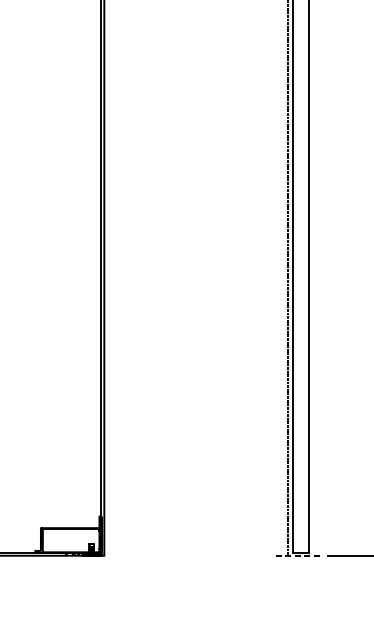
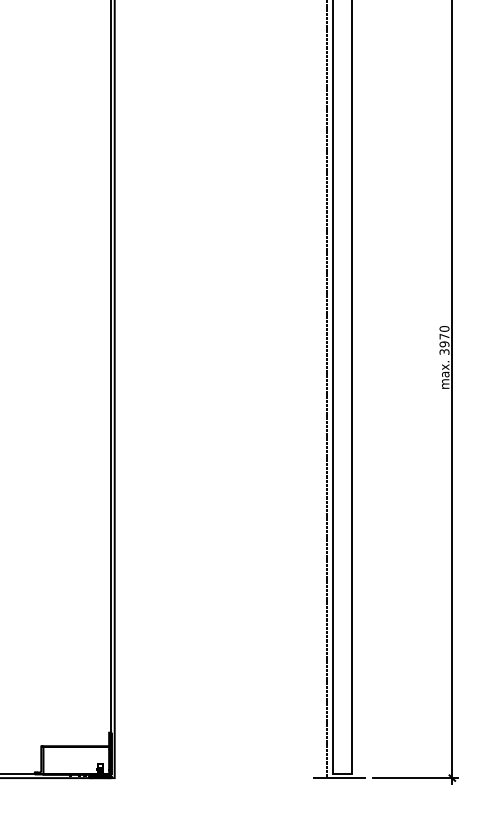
line: (298, 556) -> (339, 778), dashed -> solid

